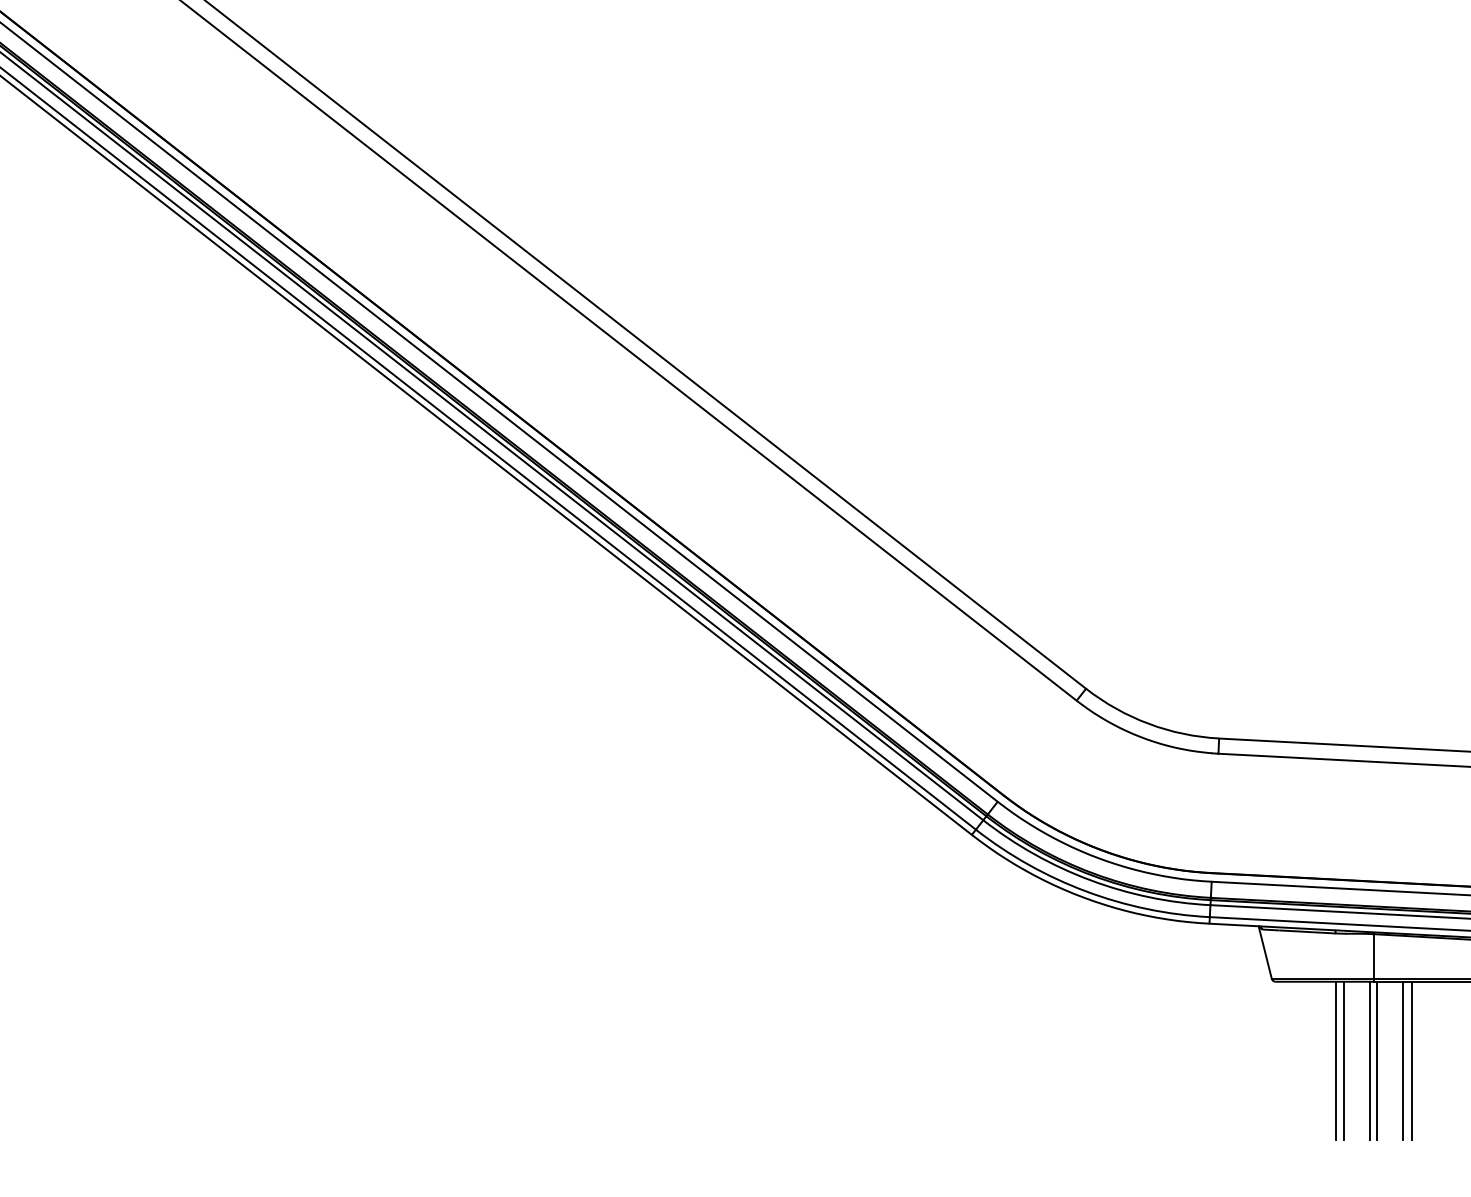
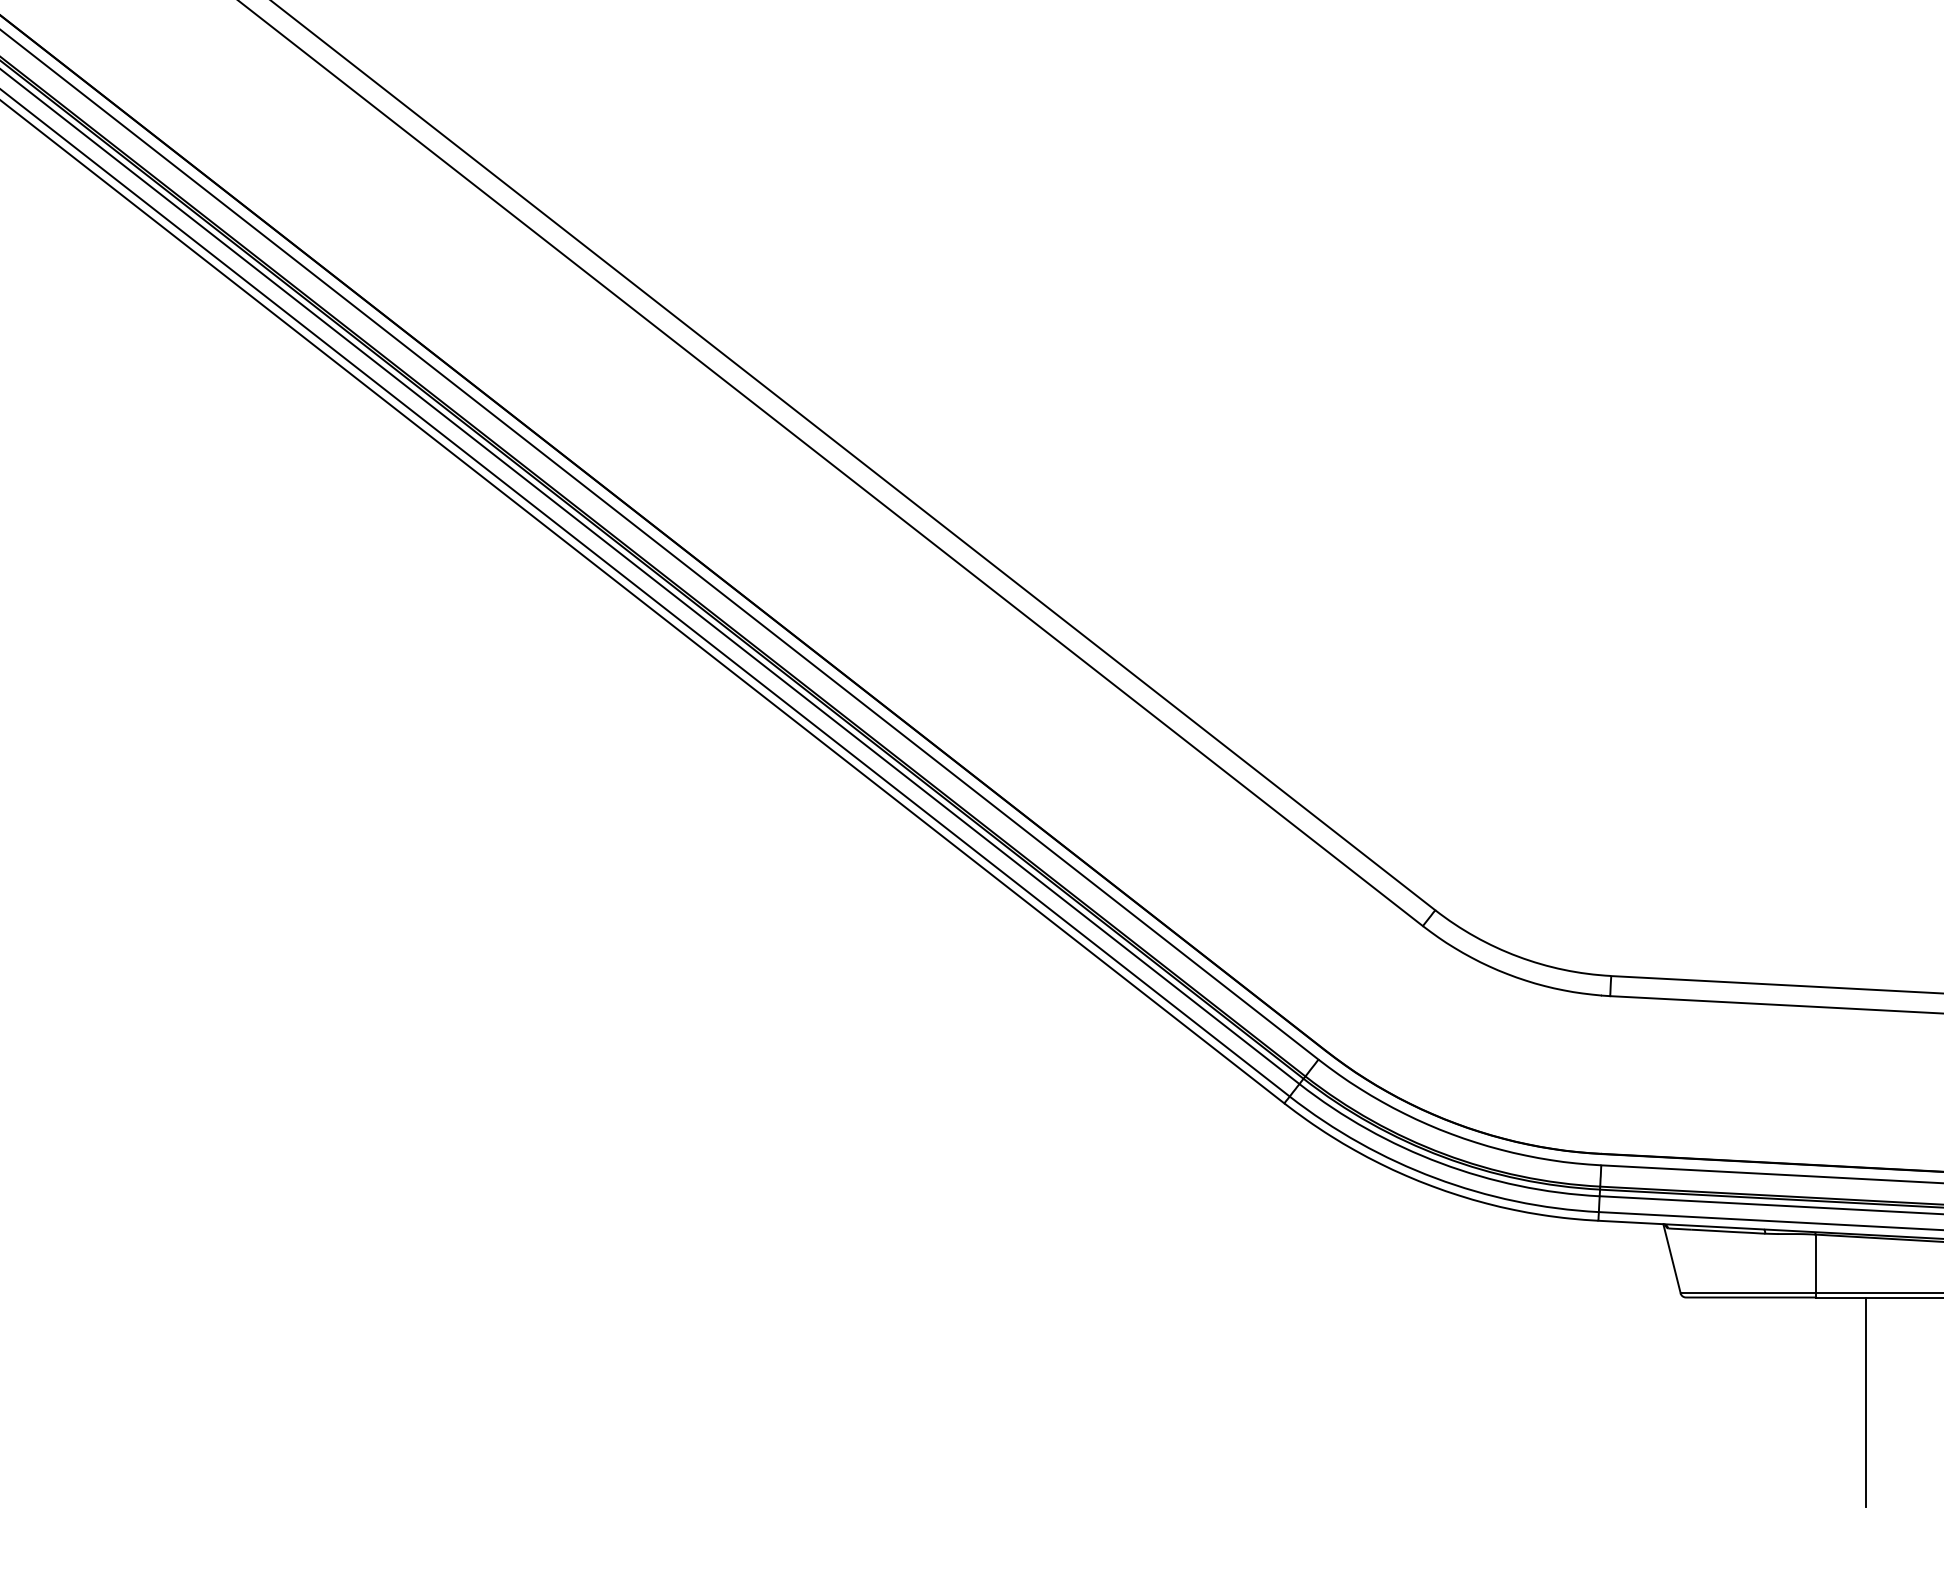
line: (1335, 1060) -> (1765, 1401), removed
line: (1344, 1060) -> (1776, 1401), removed
line: (1370, 1060) -> (1811, 1401), removed
line: (1376, 1060) -> (1819, 1401), removed
line: (1403, 1060) -> (1854, 1401), removed

